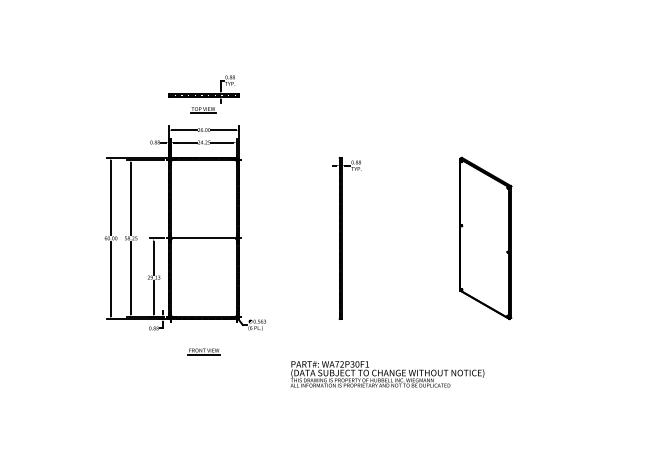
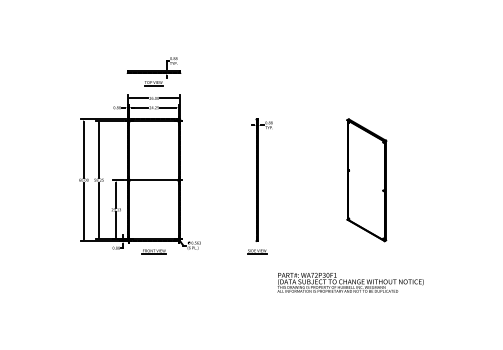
part: (340, 332) -> (257, 251), added
part: (203, 351) -> (153, 251), moved
text: (387, 373) -> (350, 282), moved

